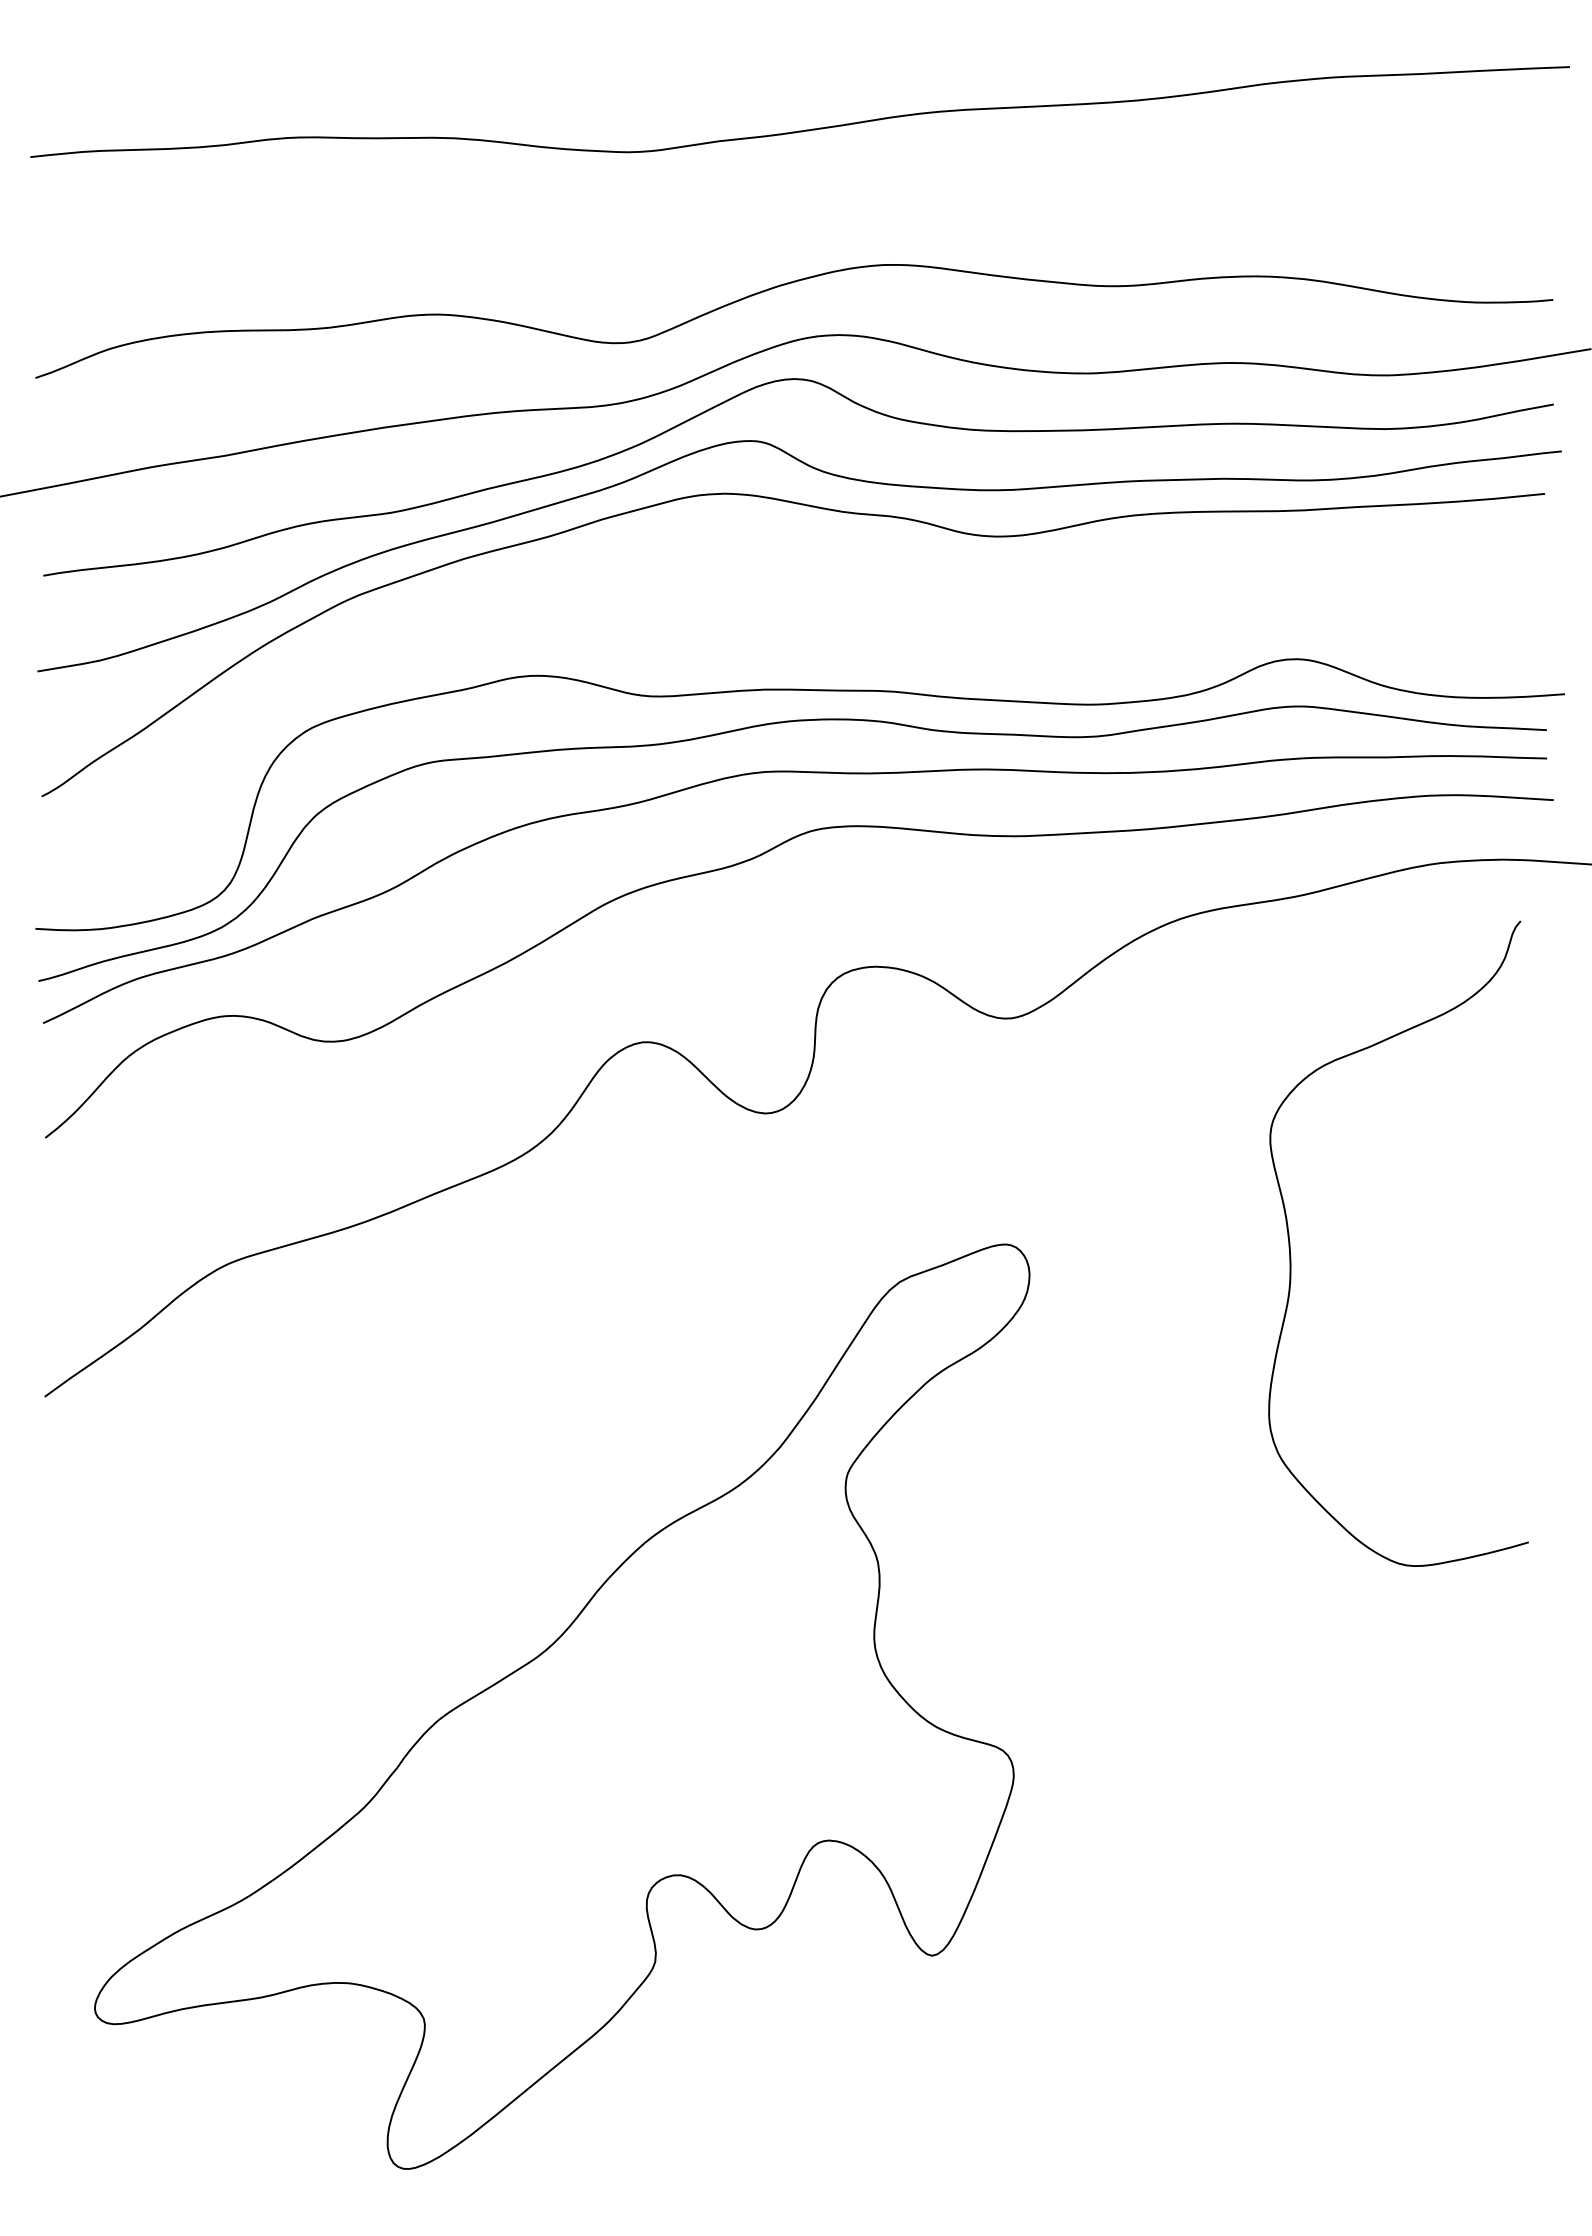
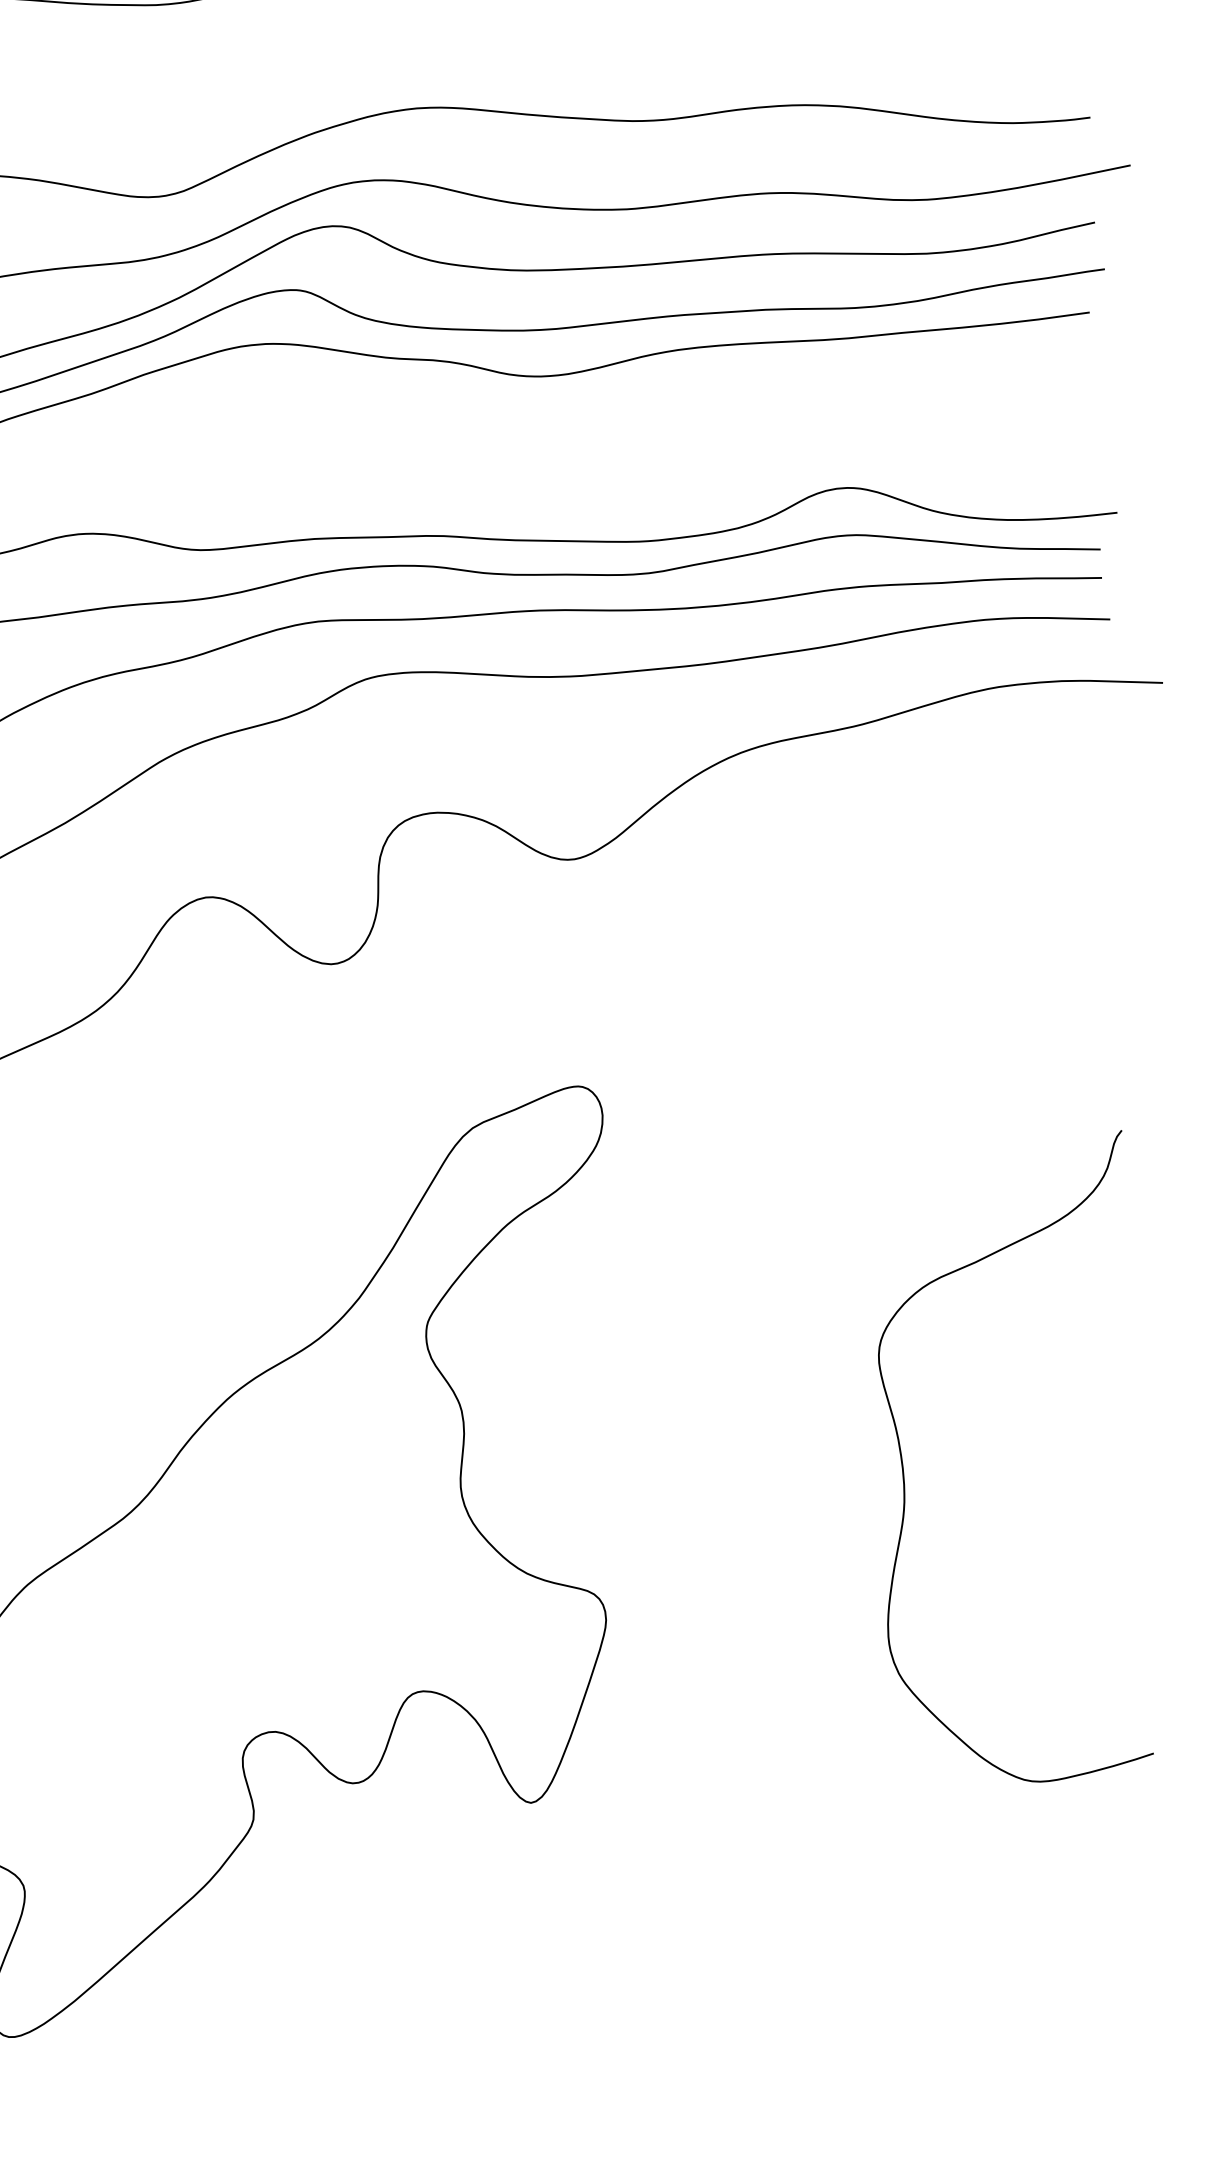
curve: (1291, 1255) -> (904, 1474), moved

